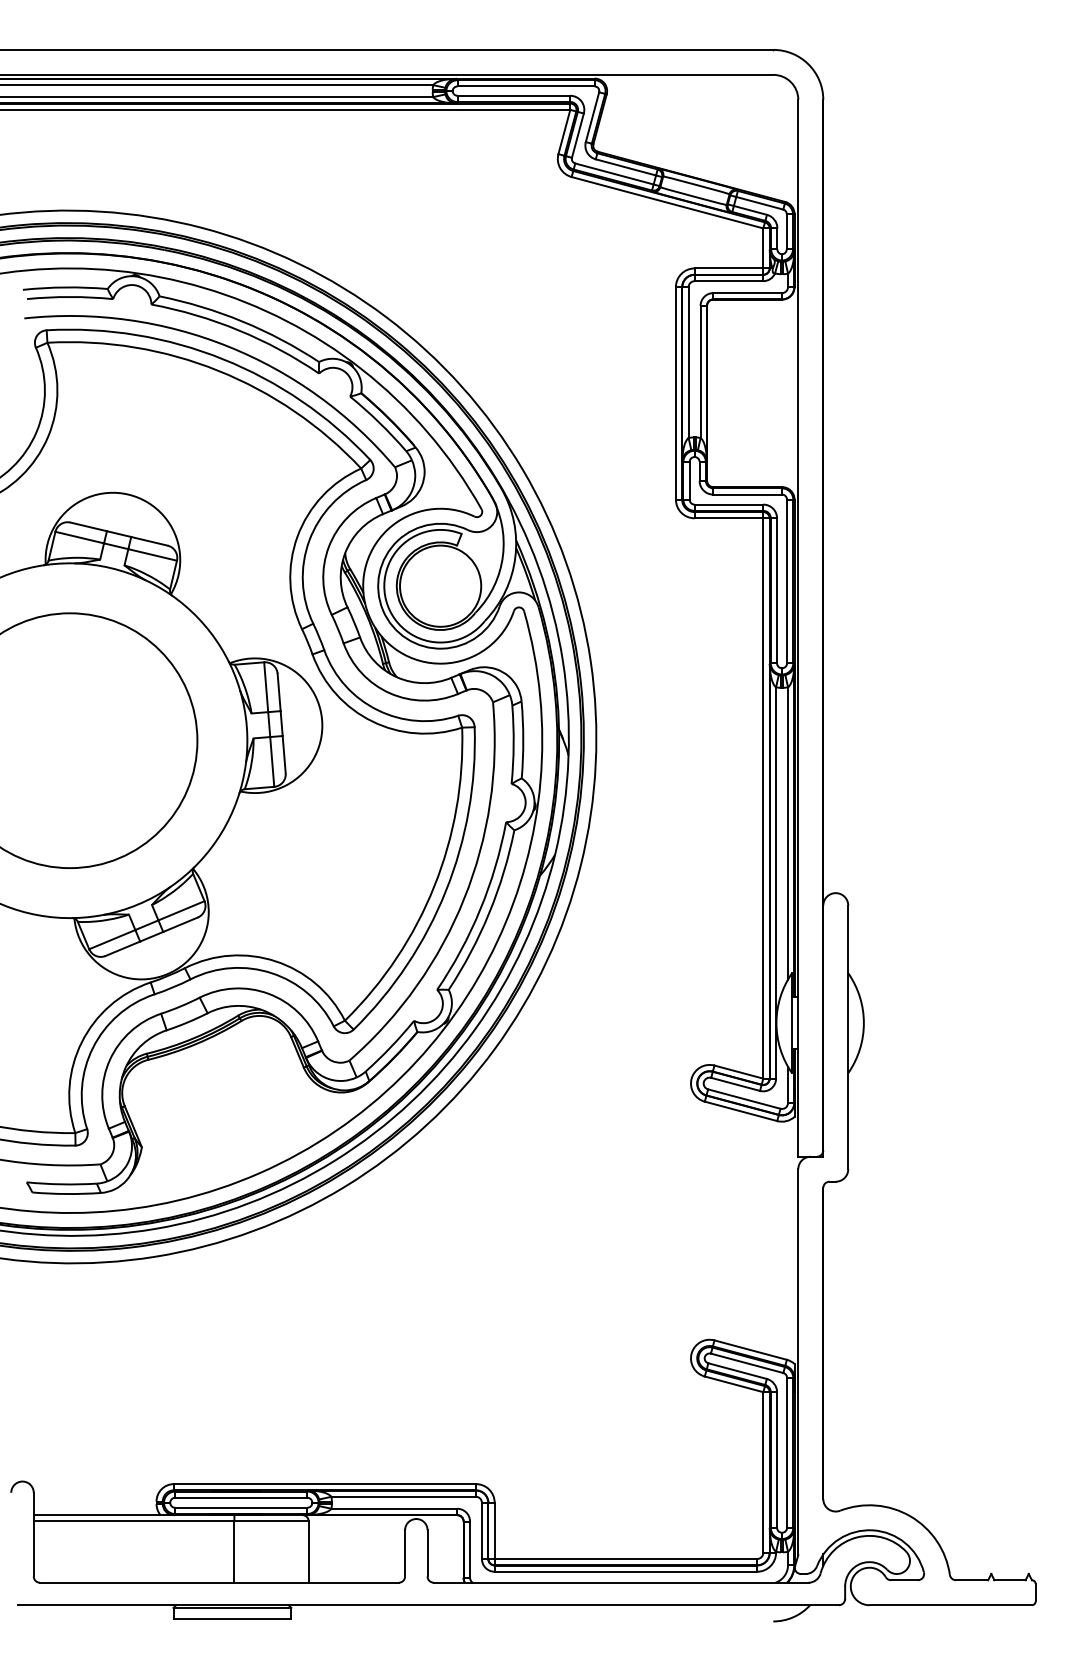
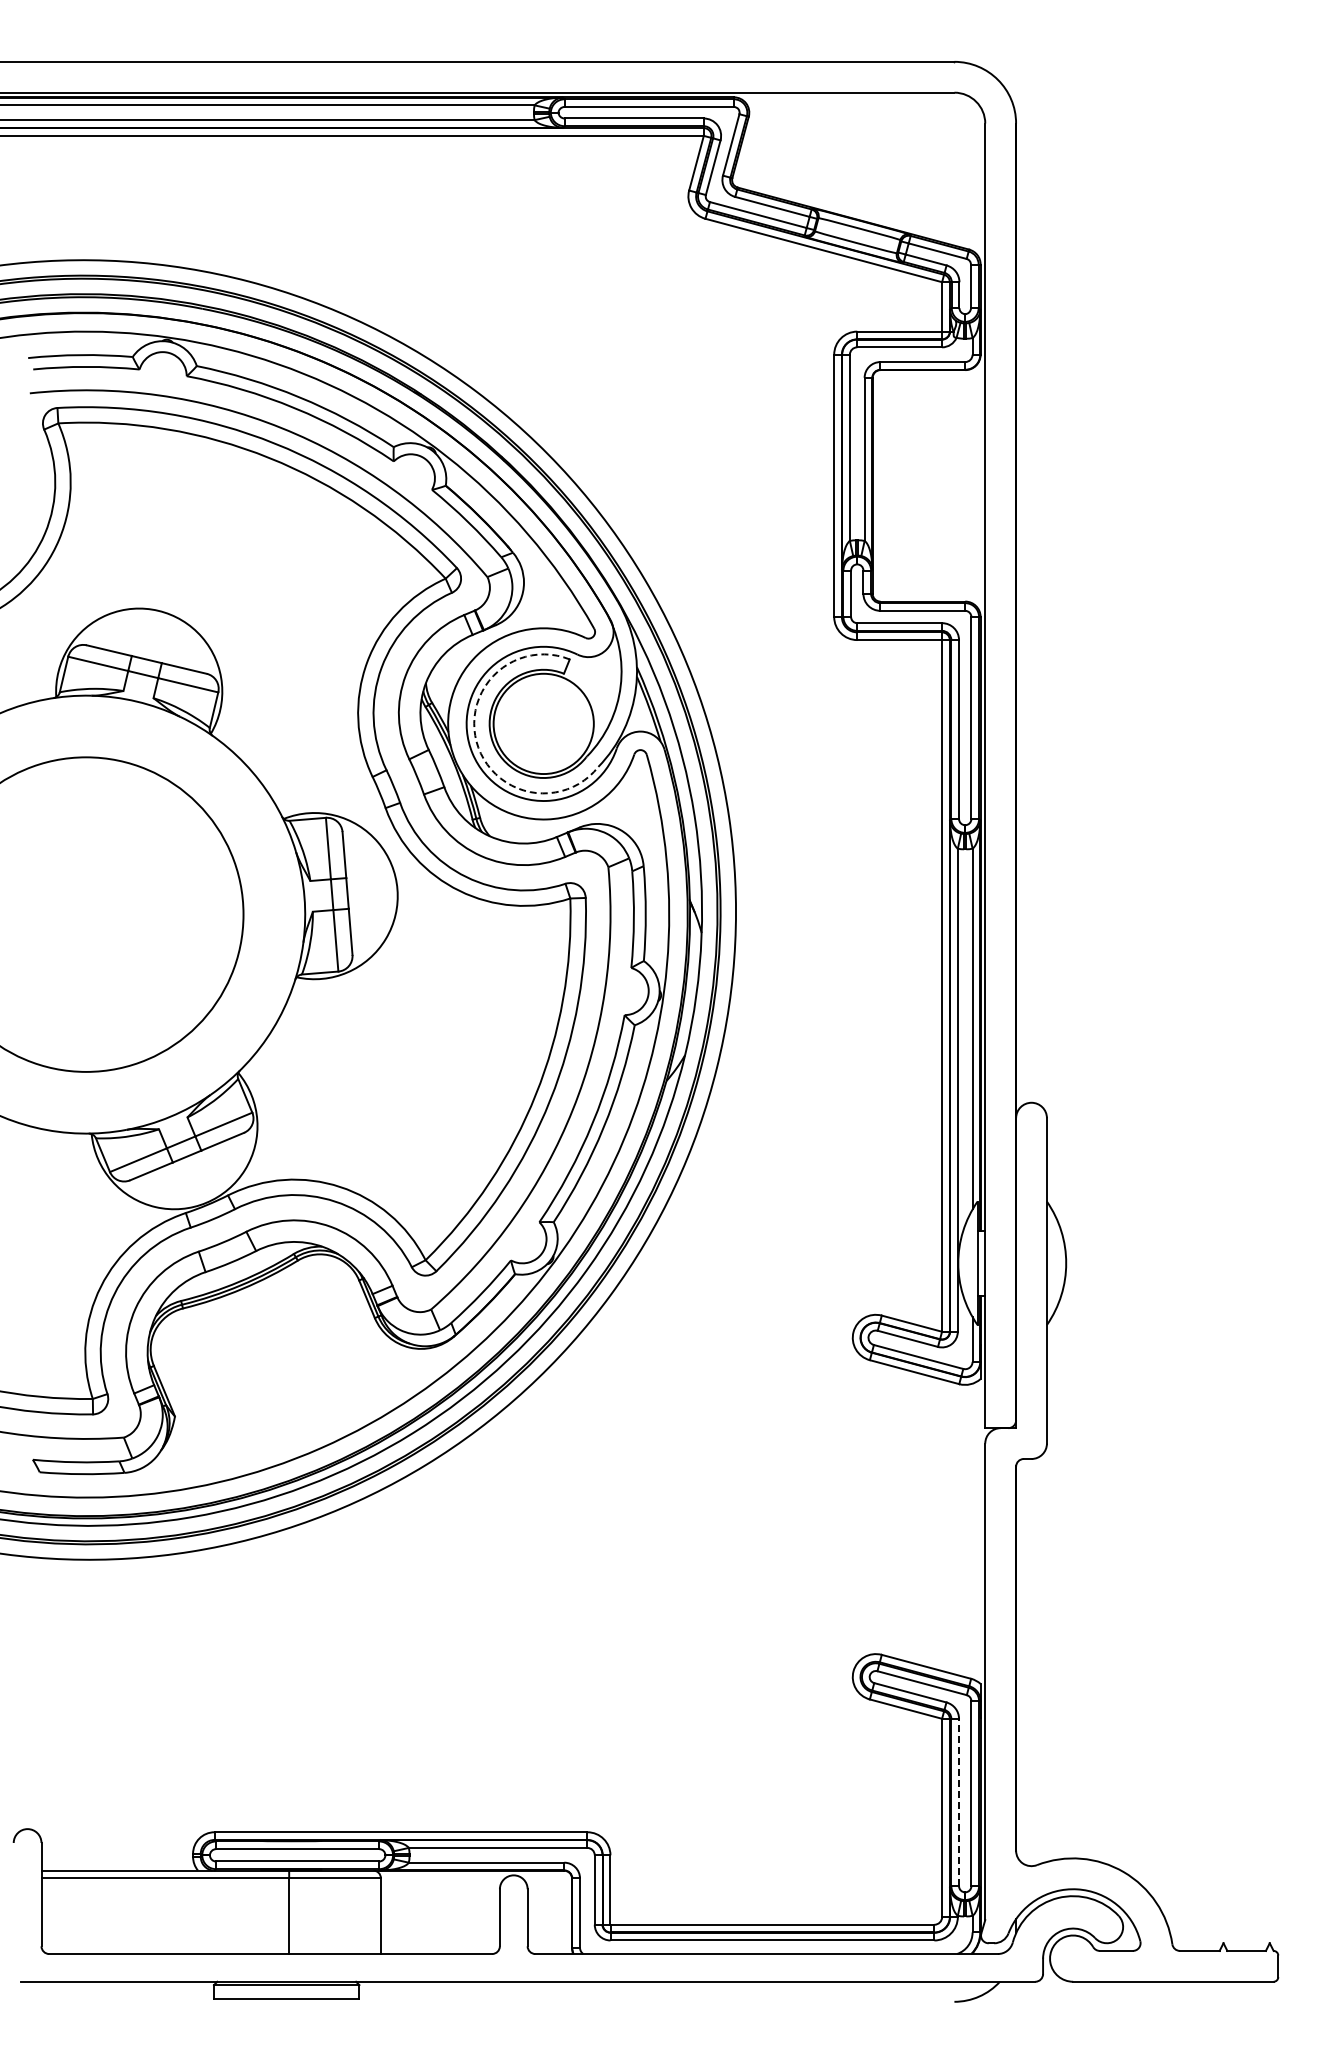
arc: (386, 600) -> (476, 741), solid -> dashed
line: (777, 1459) -> (959, 1802), solid -> dashed

